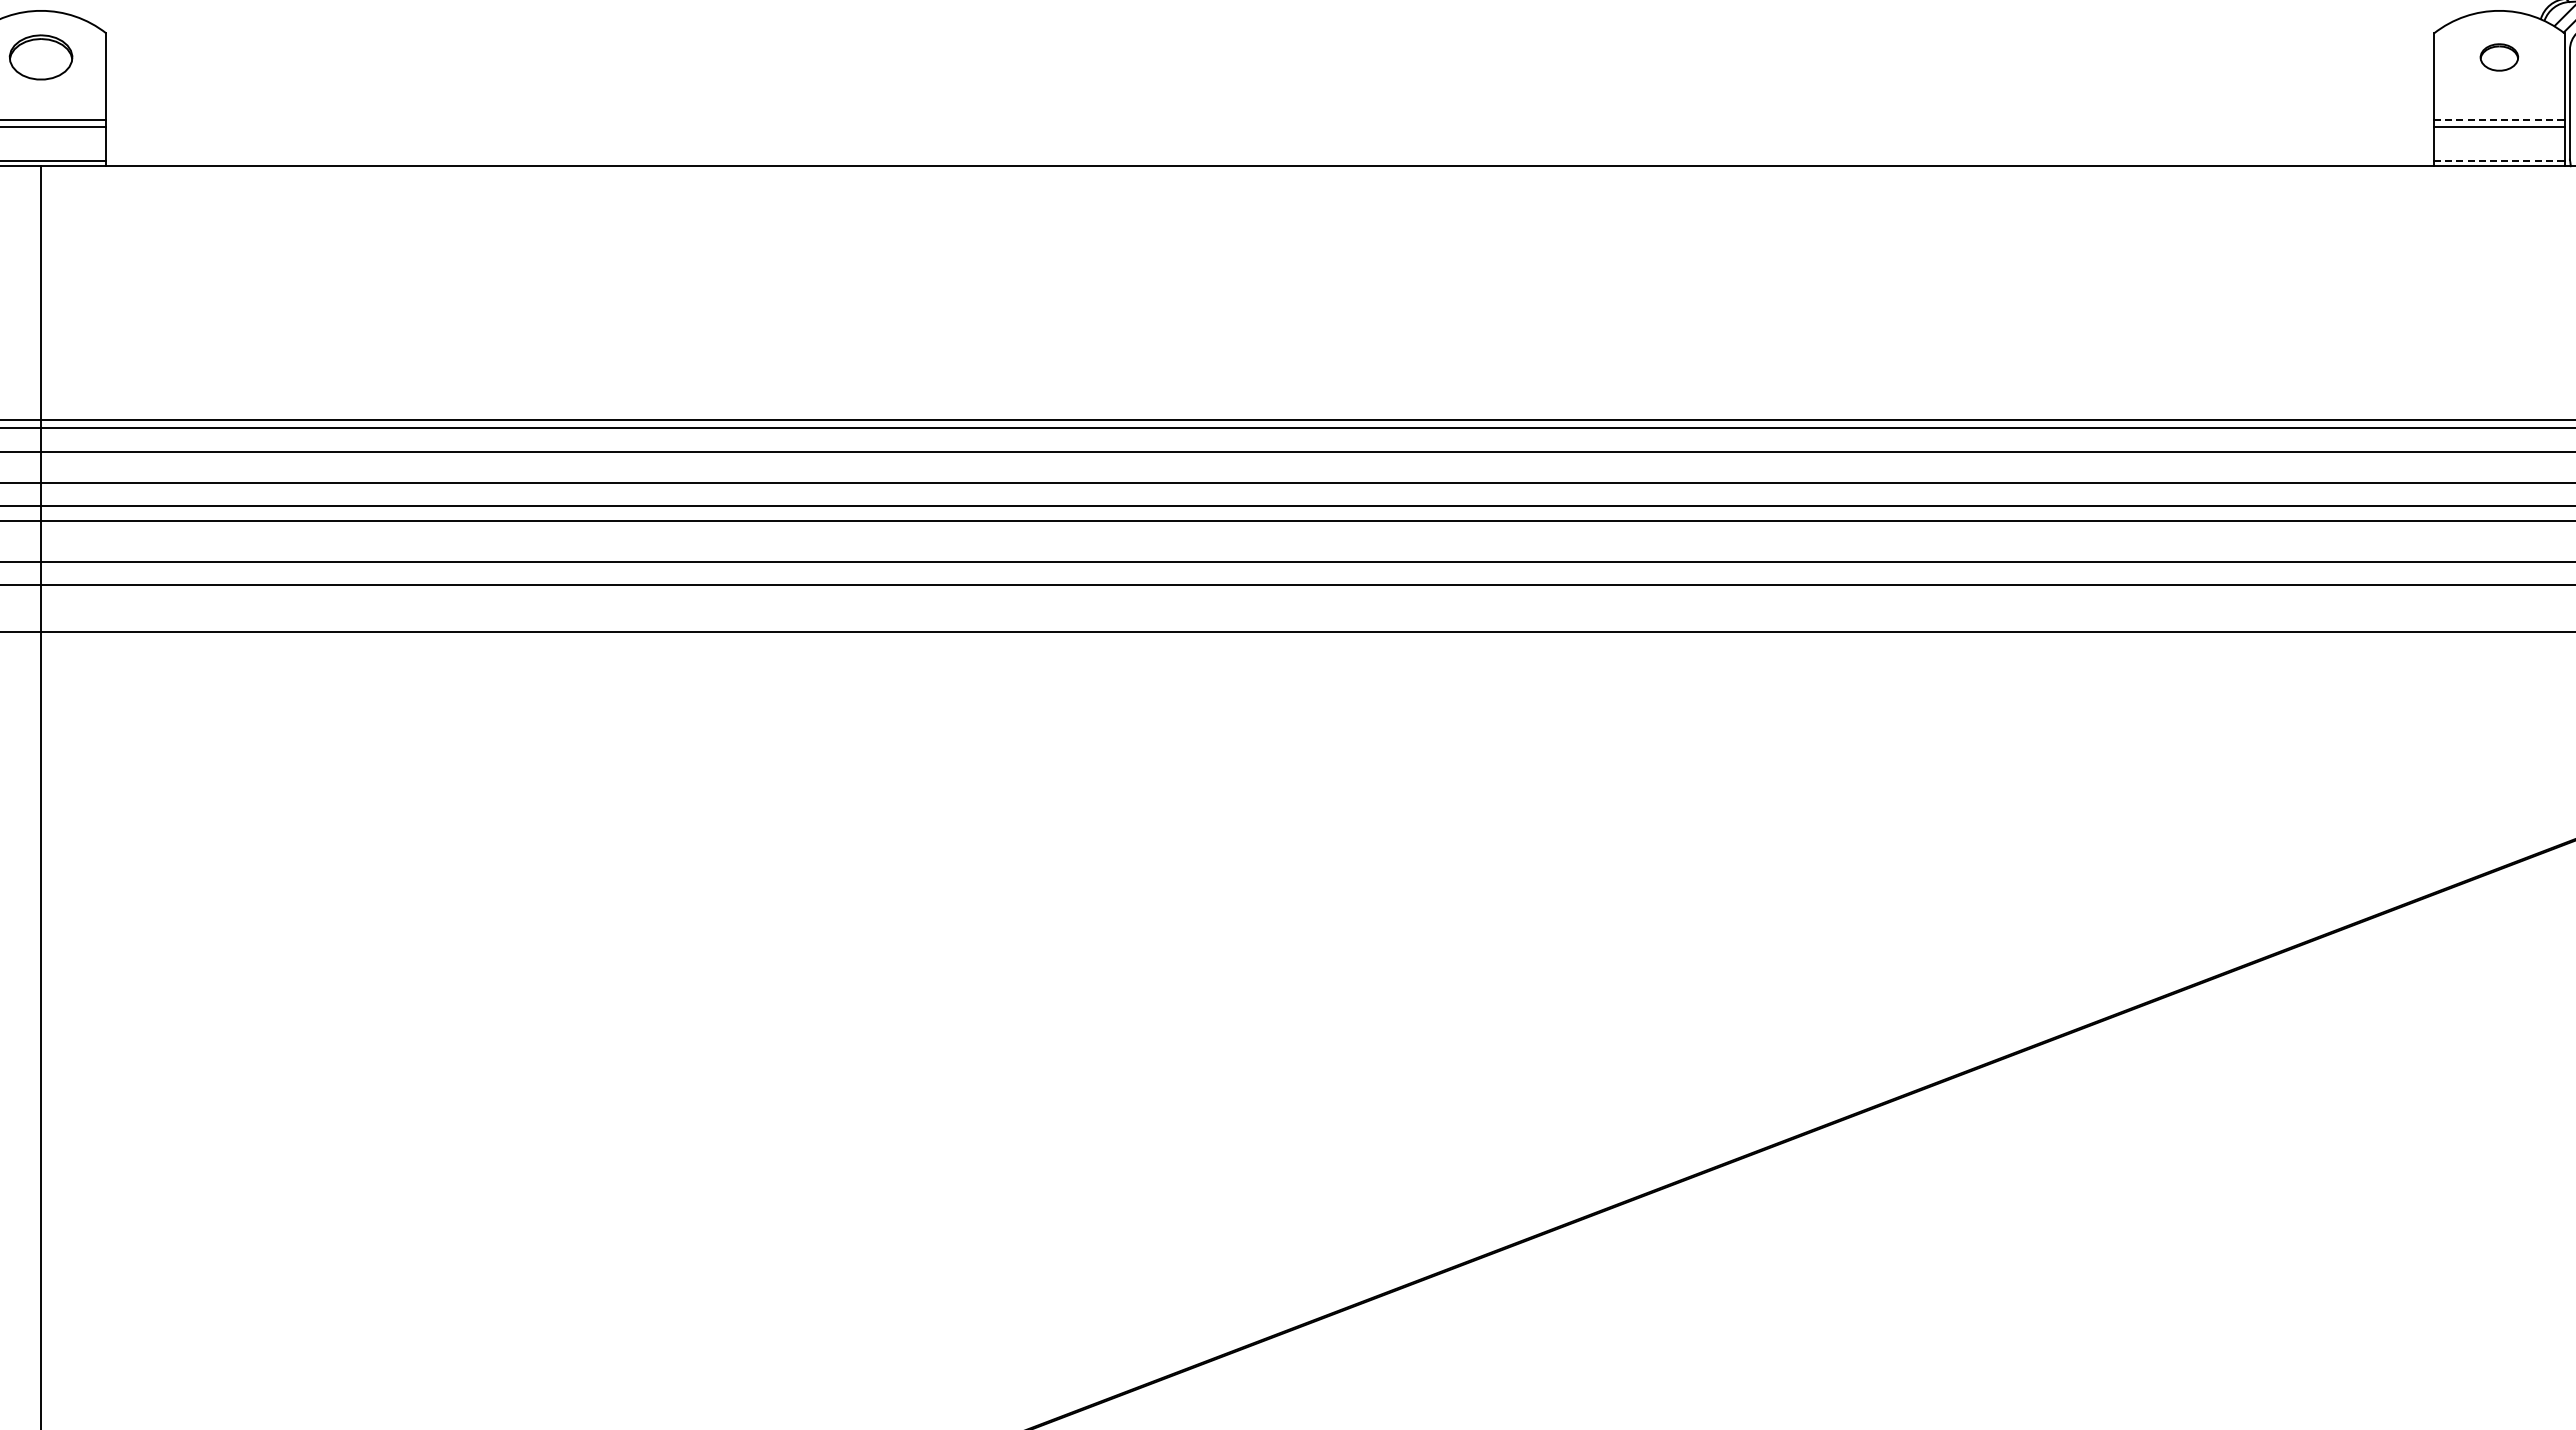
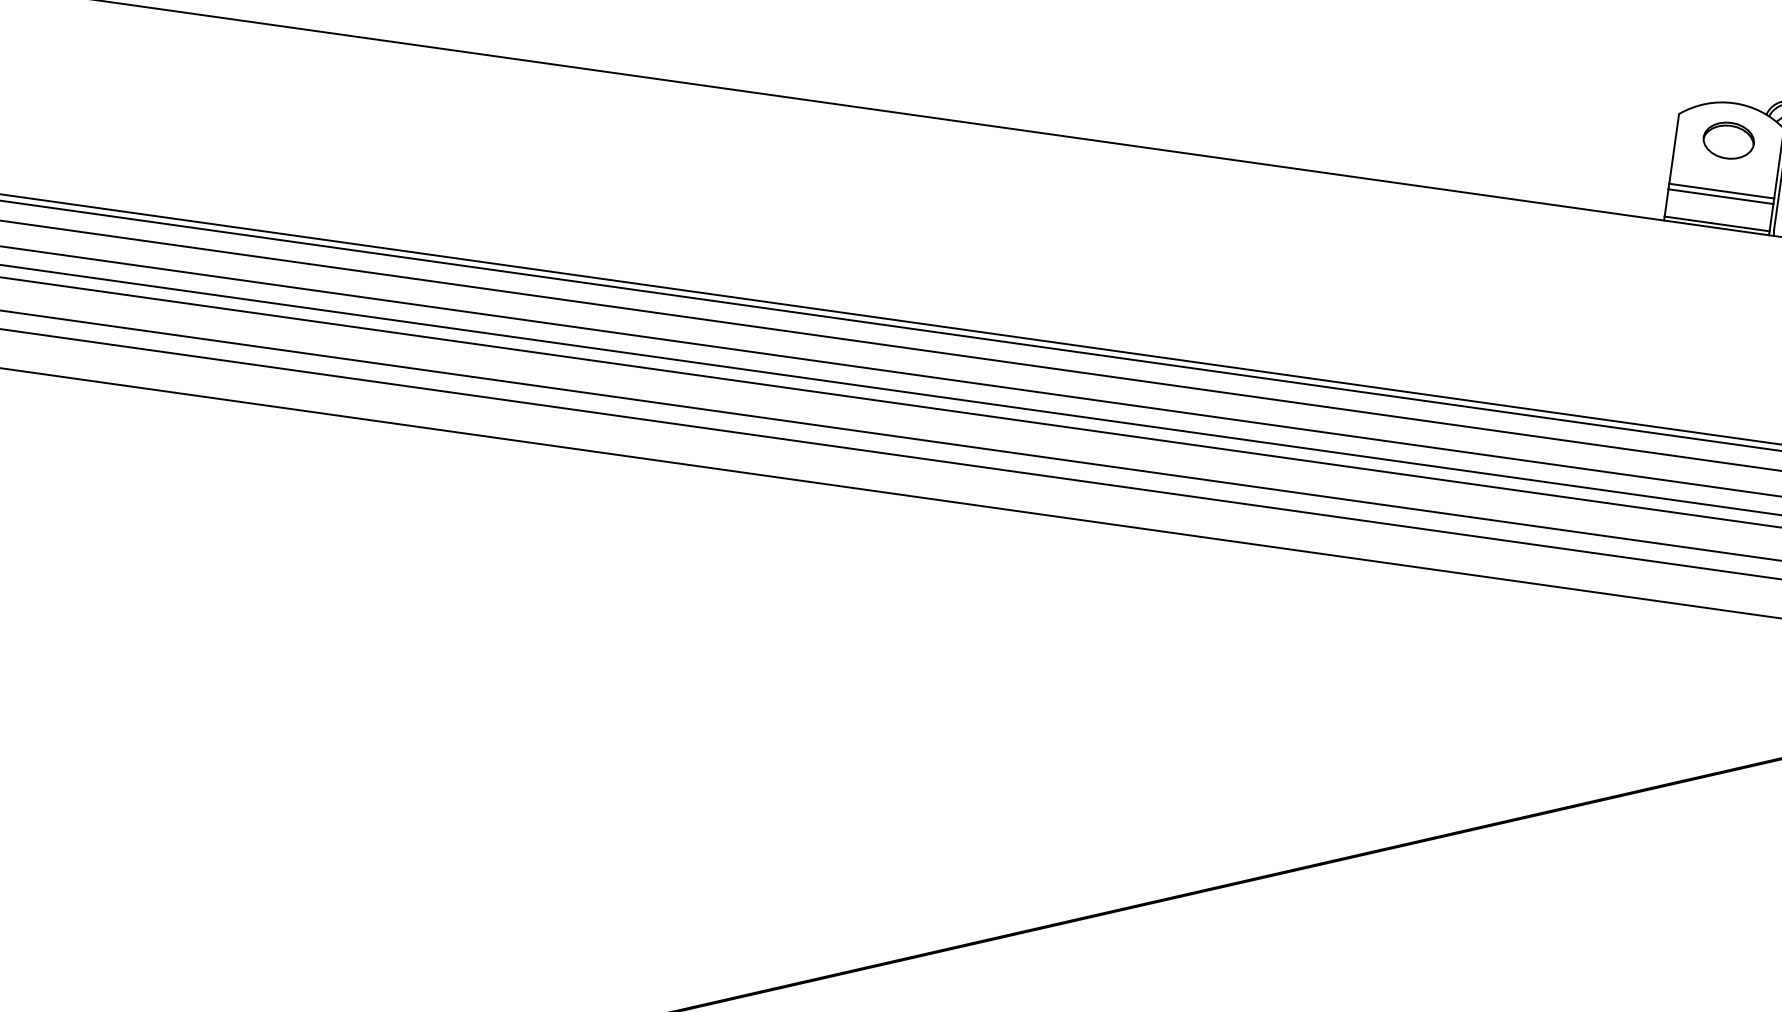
part: (2499, 57) -> (1728, 140), size x1.67
line: (2499, 120) -> (1721, 191), dashed -> solid
line: (2499, 161) -> (1717, 224), dashed -> solid

